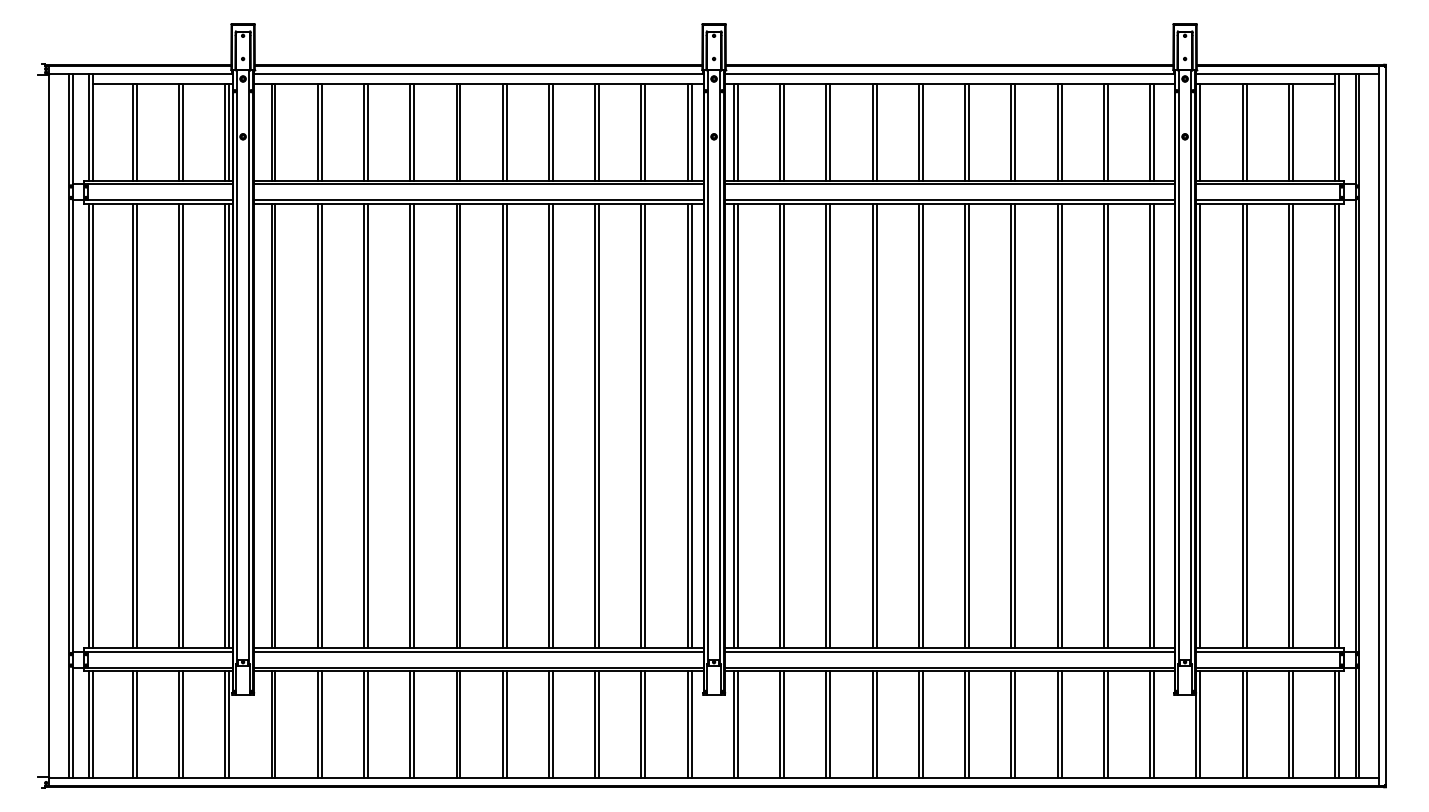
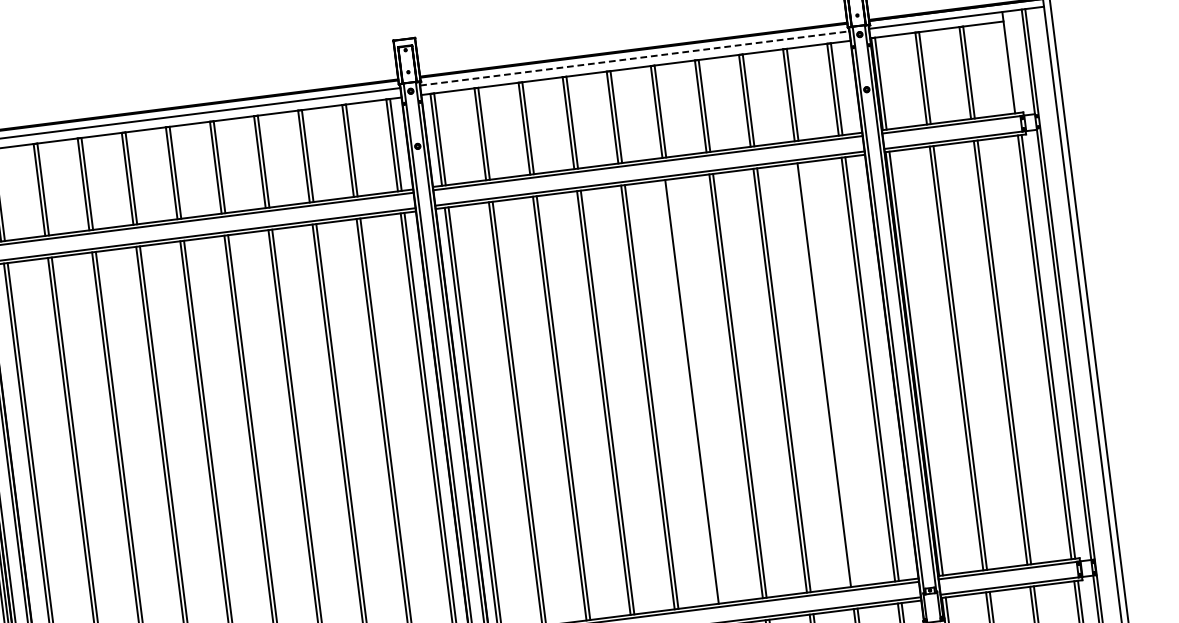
line: (949, 74) -> (634, 58), solid -> dashed
line: (1339, 127) -> (1012, 62), removed
line: (969, 425) -> (696, 390), removed
line: (1107, 425) -> (827, 374), removed

